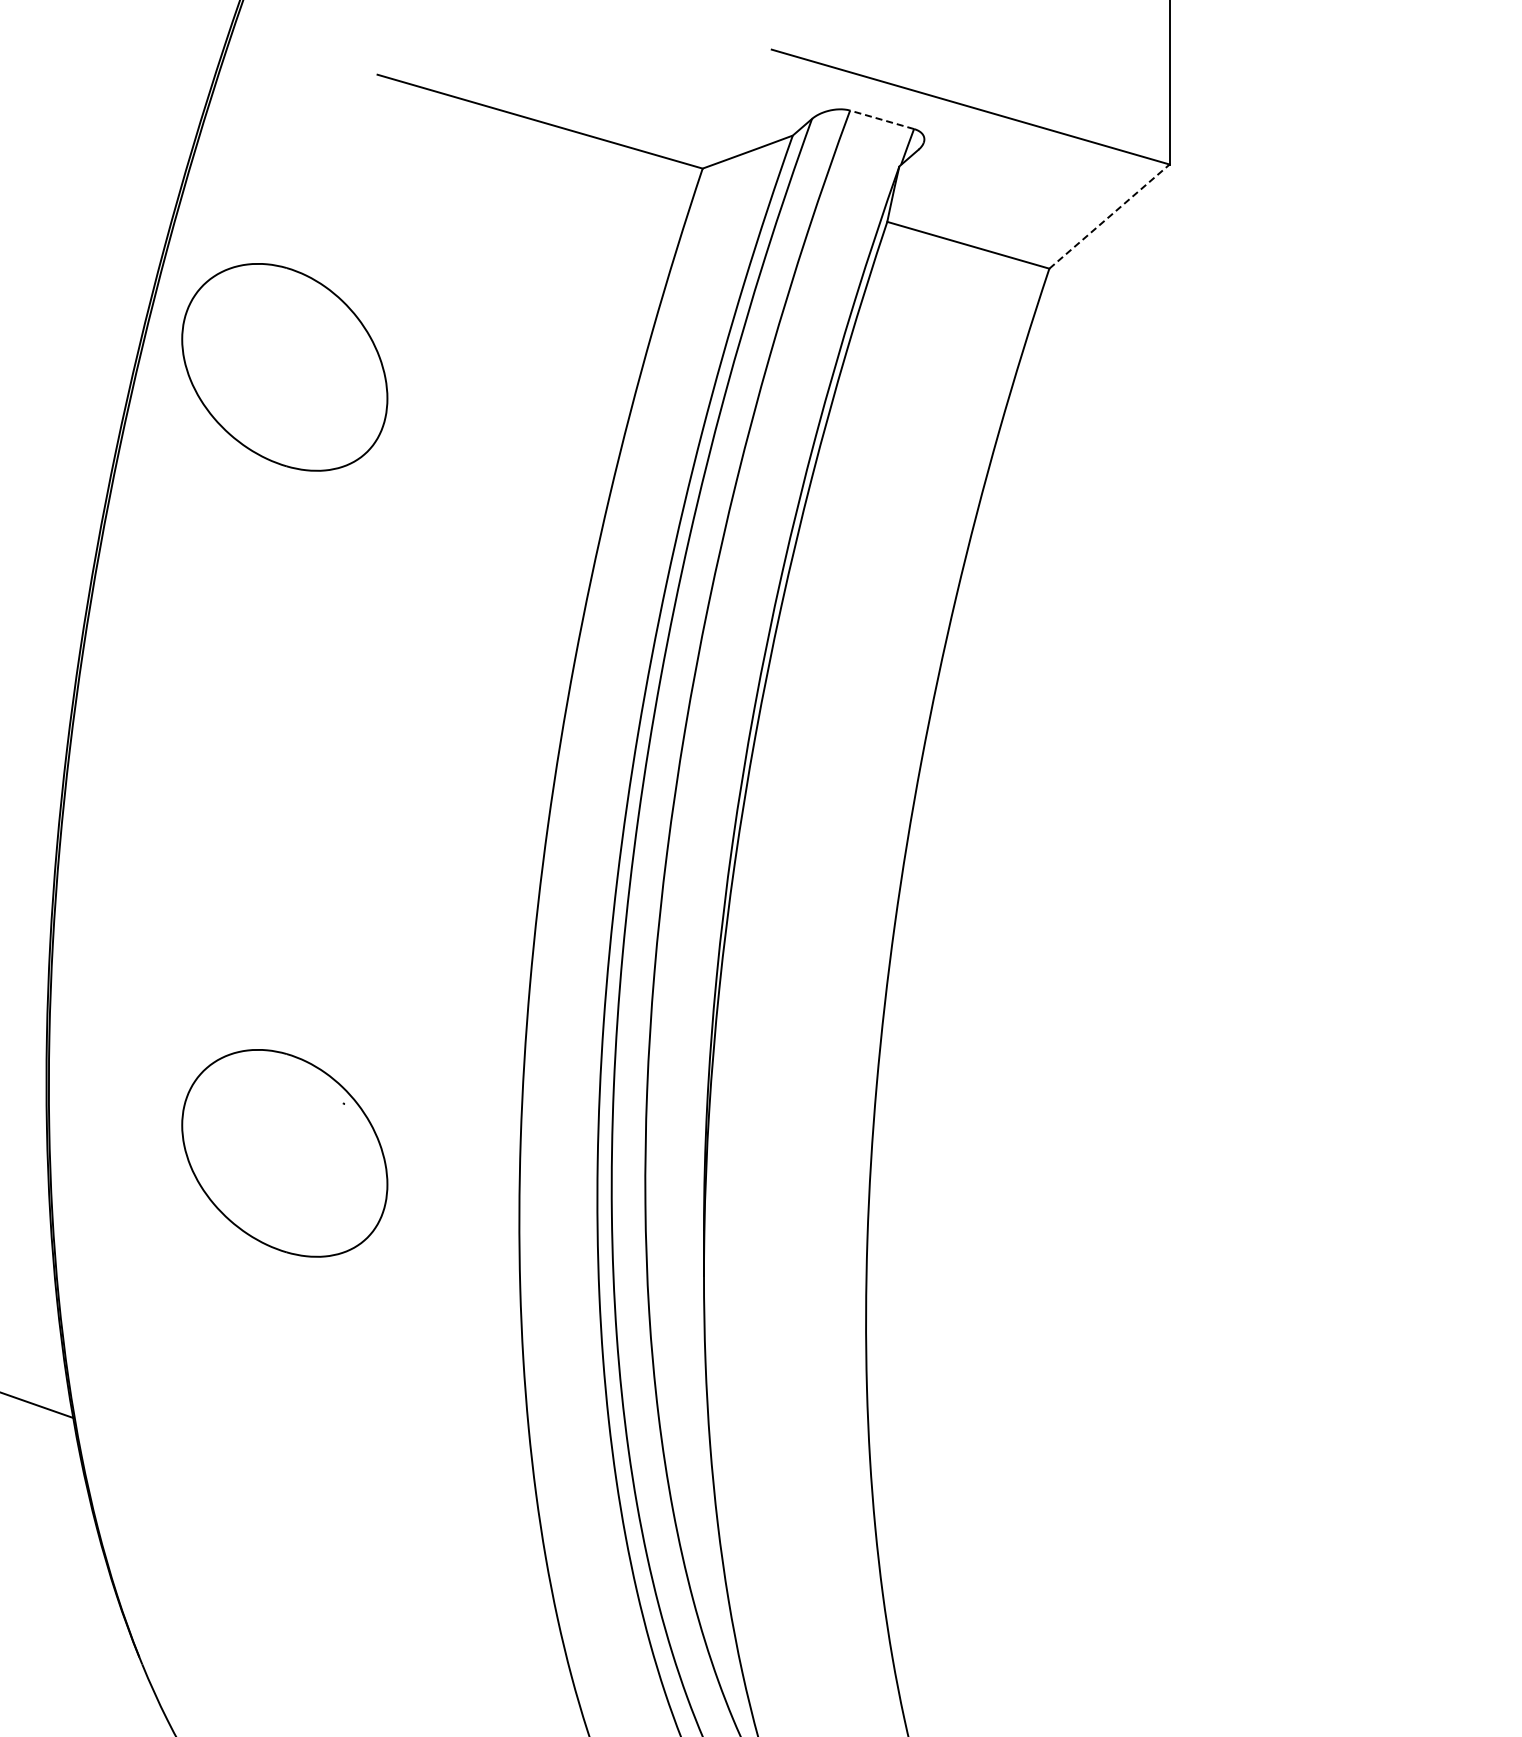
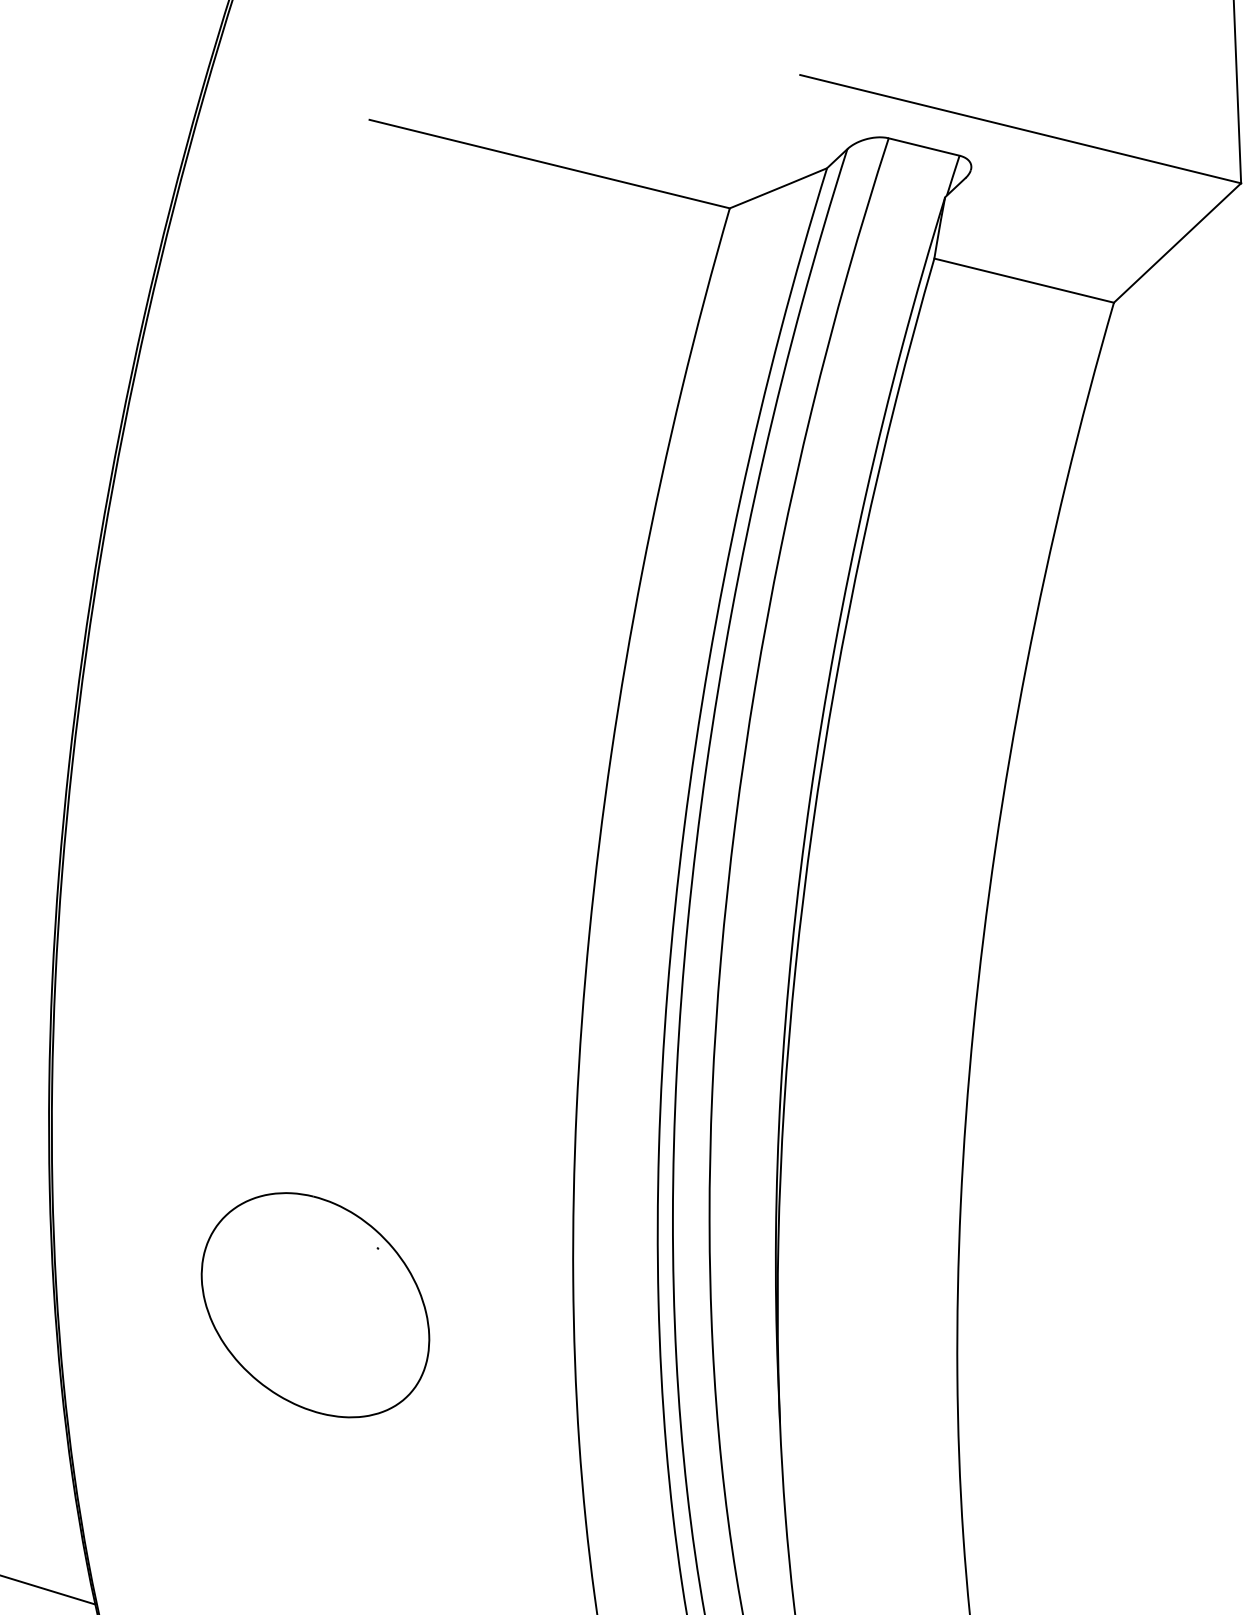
line: (881, 119) -> (923, 146), dashed -> solid
line: (1109, 216) -> (1177, 242), dashed -> solid
part: (284, 367) -> (280, 444), removed

